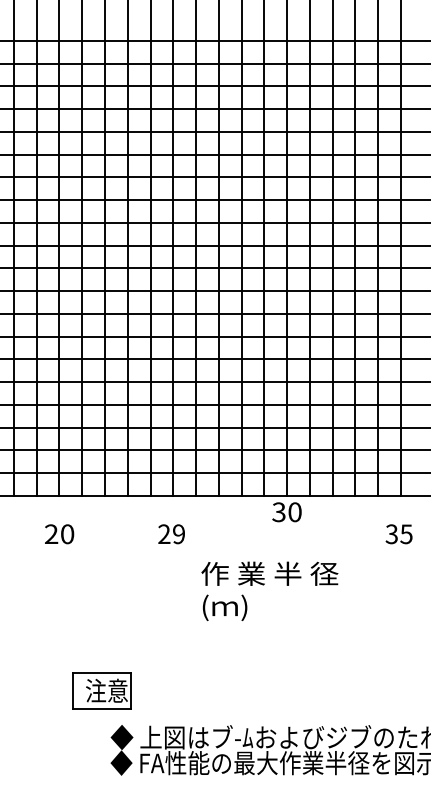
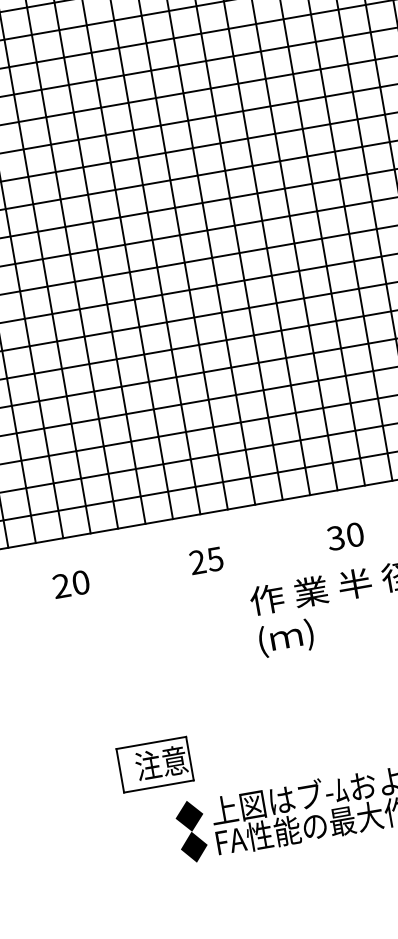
text: (286, 512) -> (344, 536), moved
text: (178, 534) -> (214, 559), 29 -> 25

